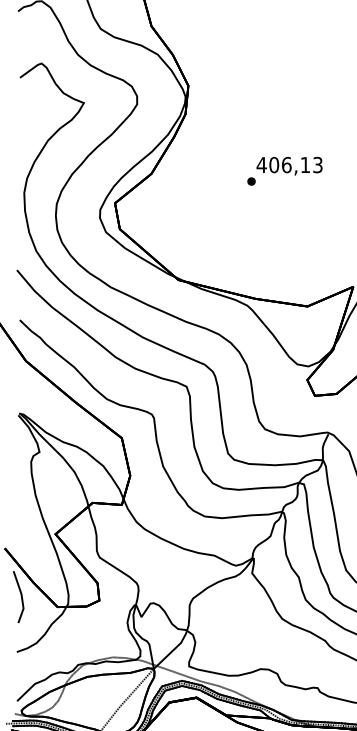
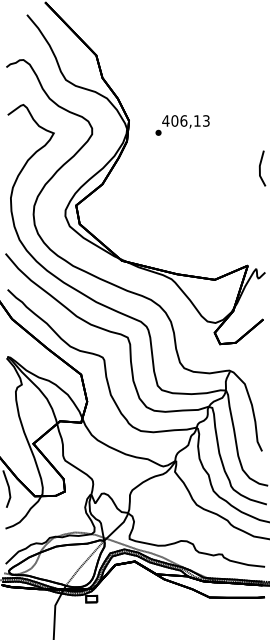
text: (284, 171) -> (182, 125), moved

